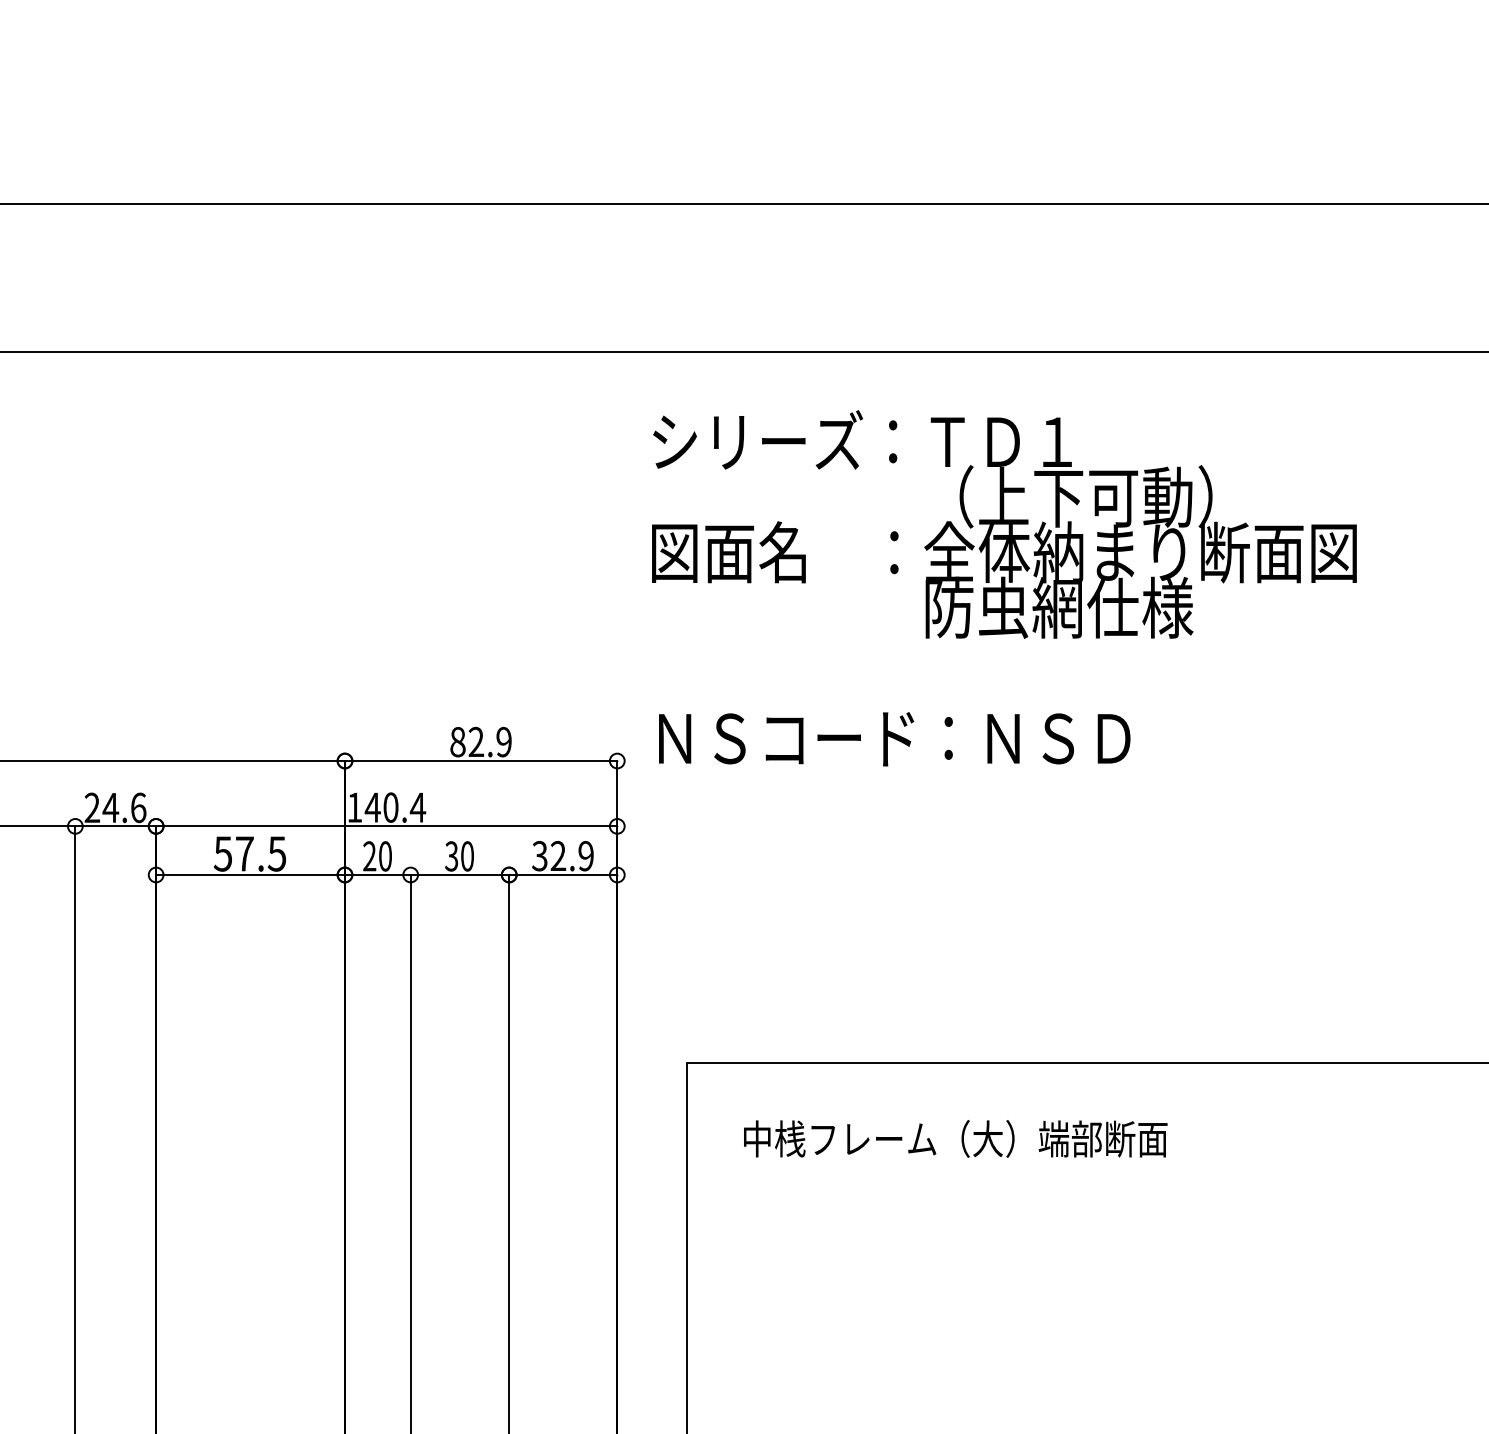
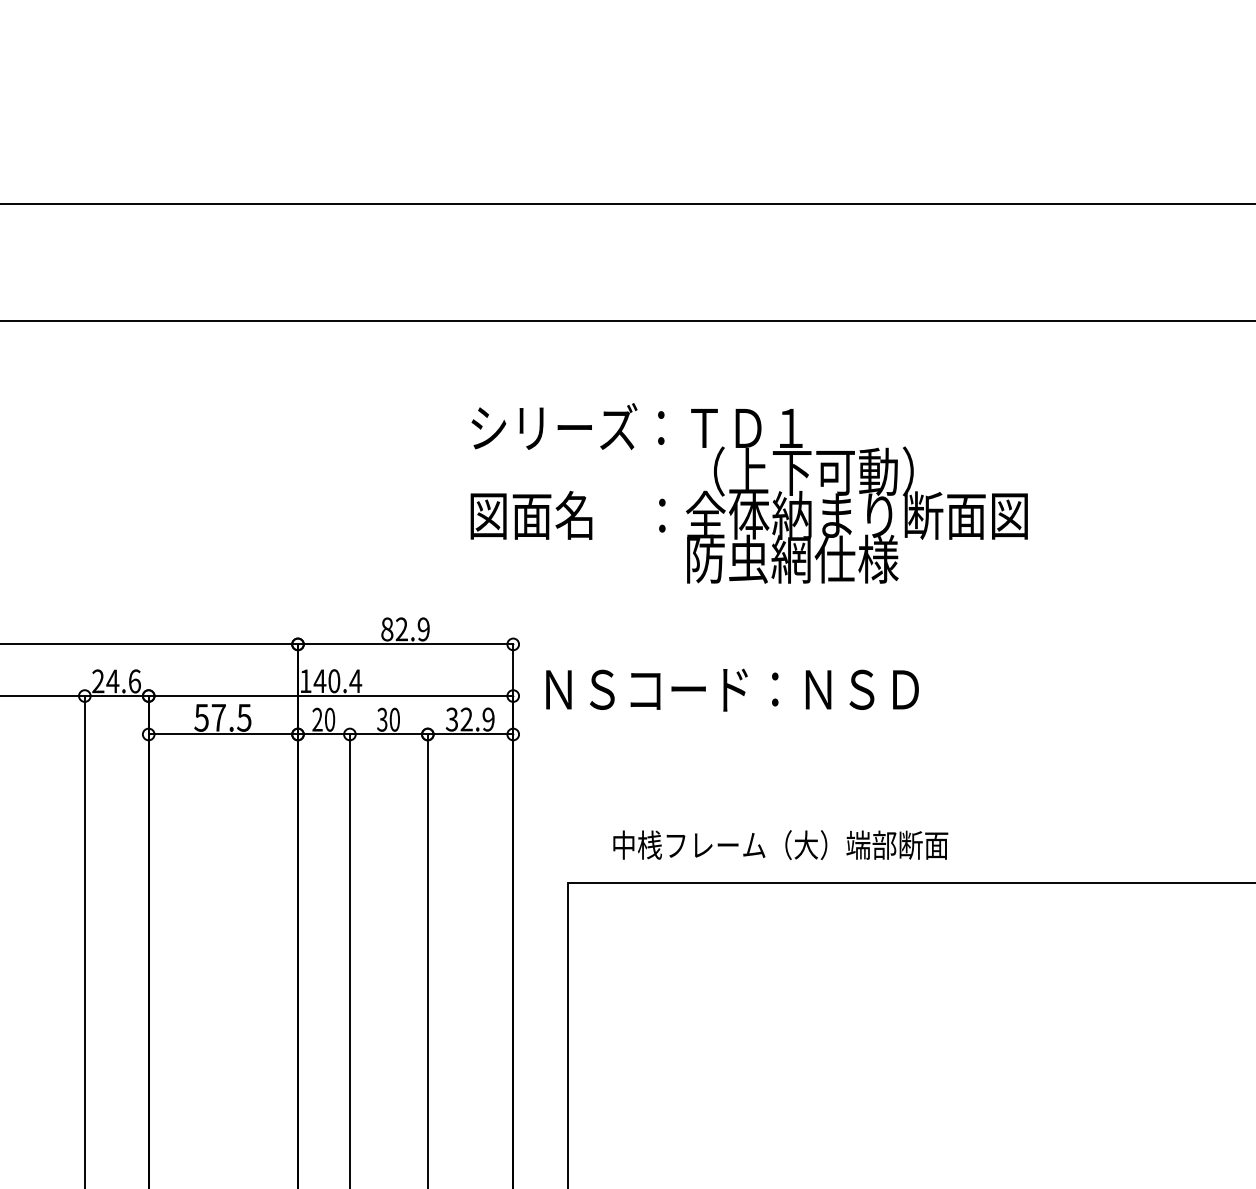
text: (1003, 524) -> (748, 493), moved
text: (894, 738) -> (732, 689), moved
text: (955, 1138) -> (780, 844), moved

